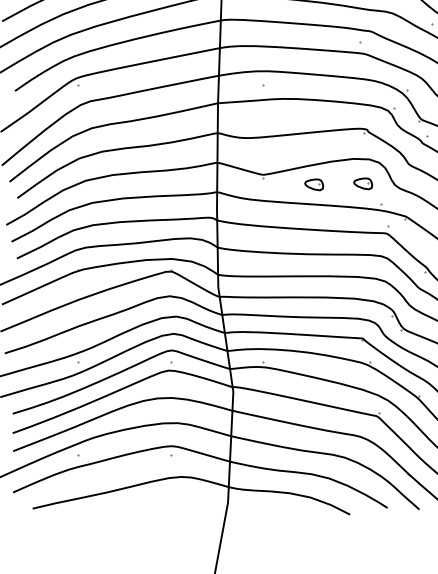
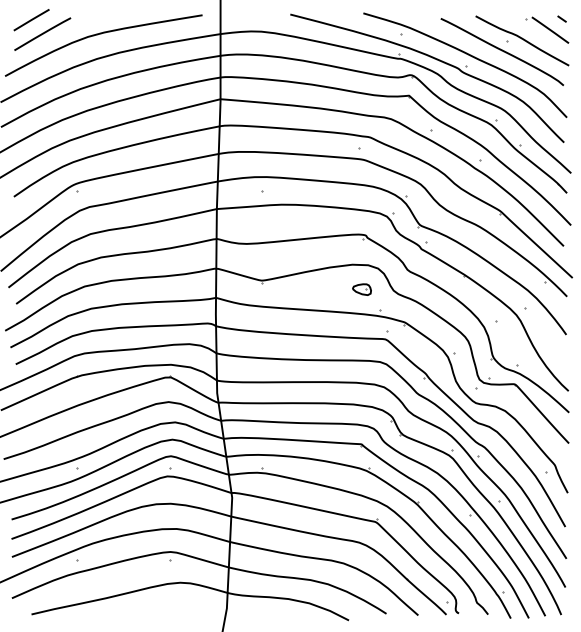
part: (313, 184) -> (312, 290), removed

